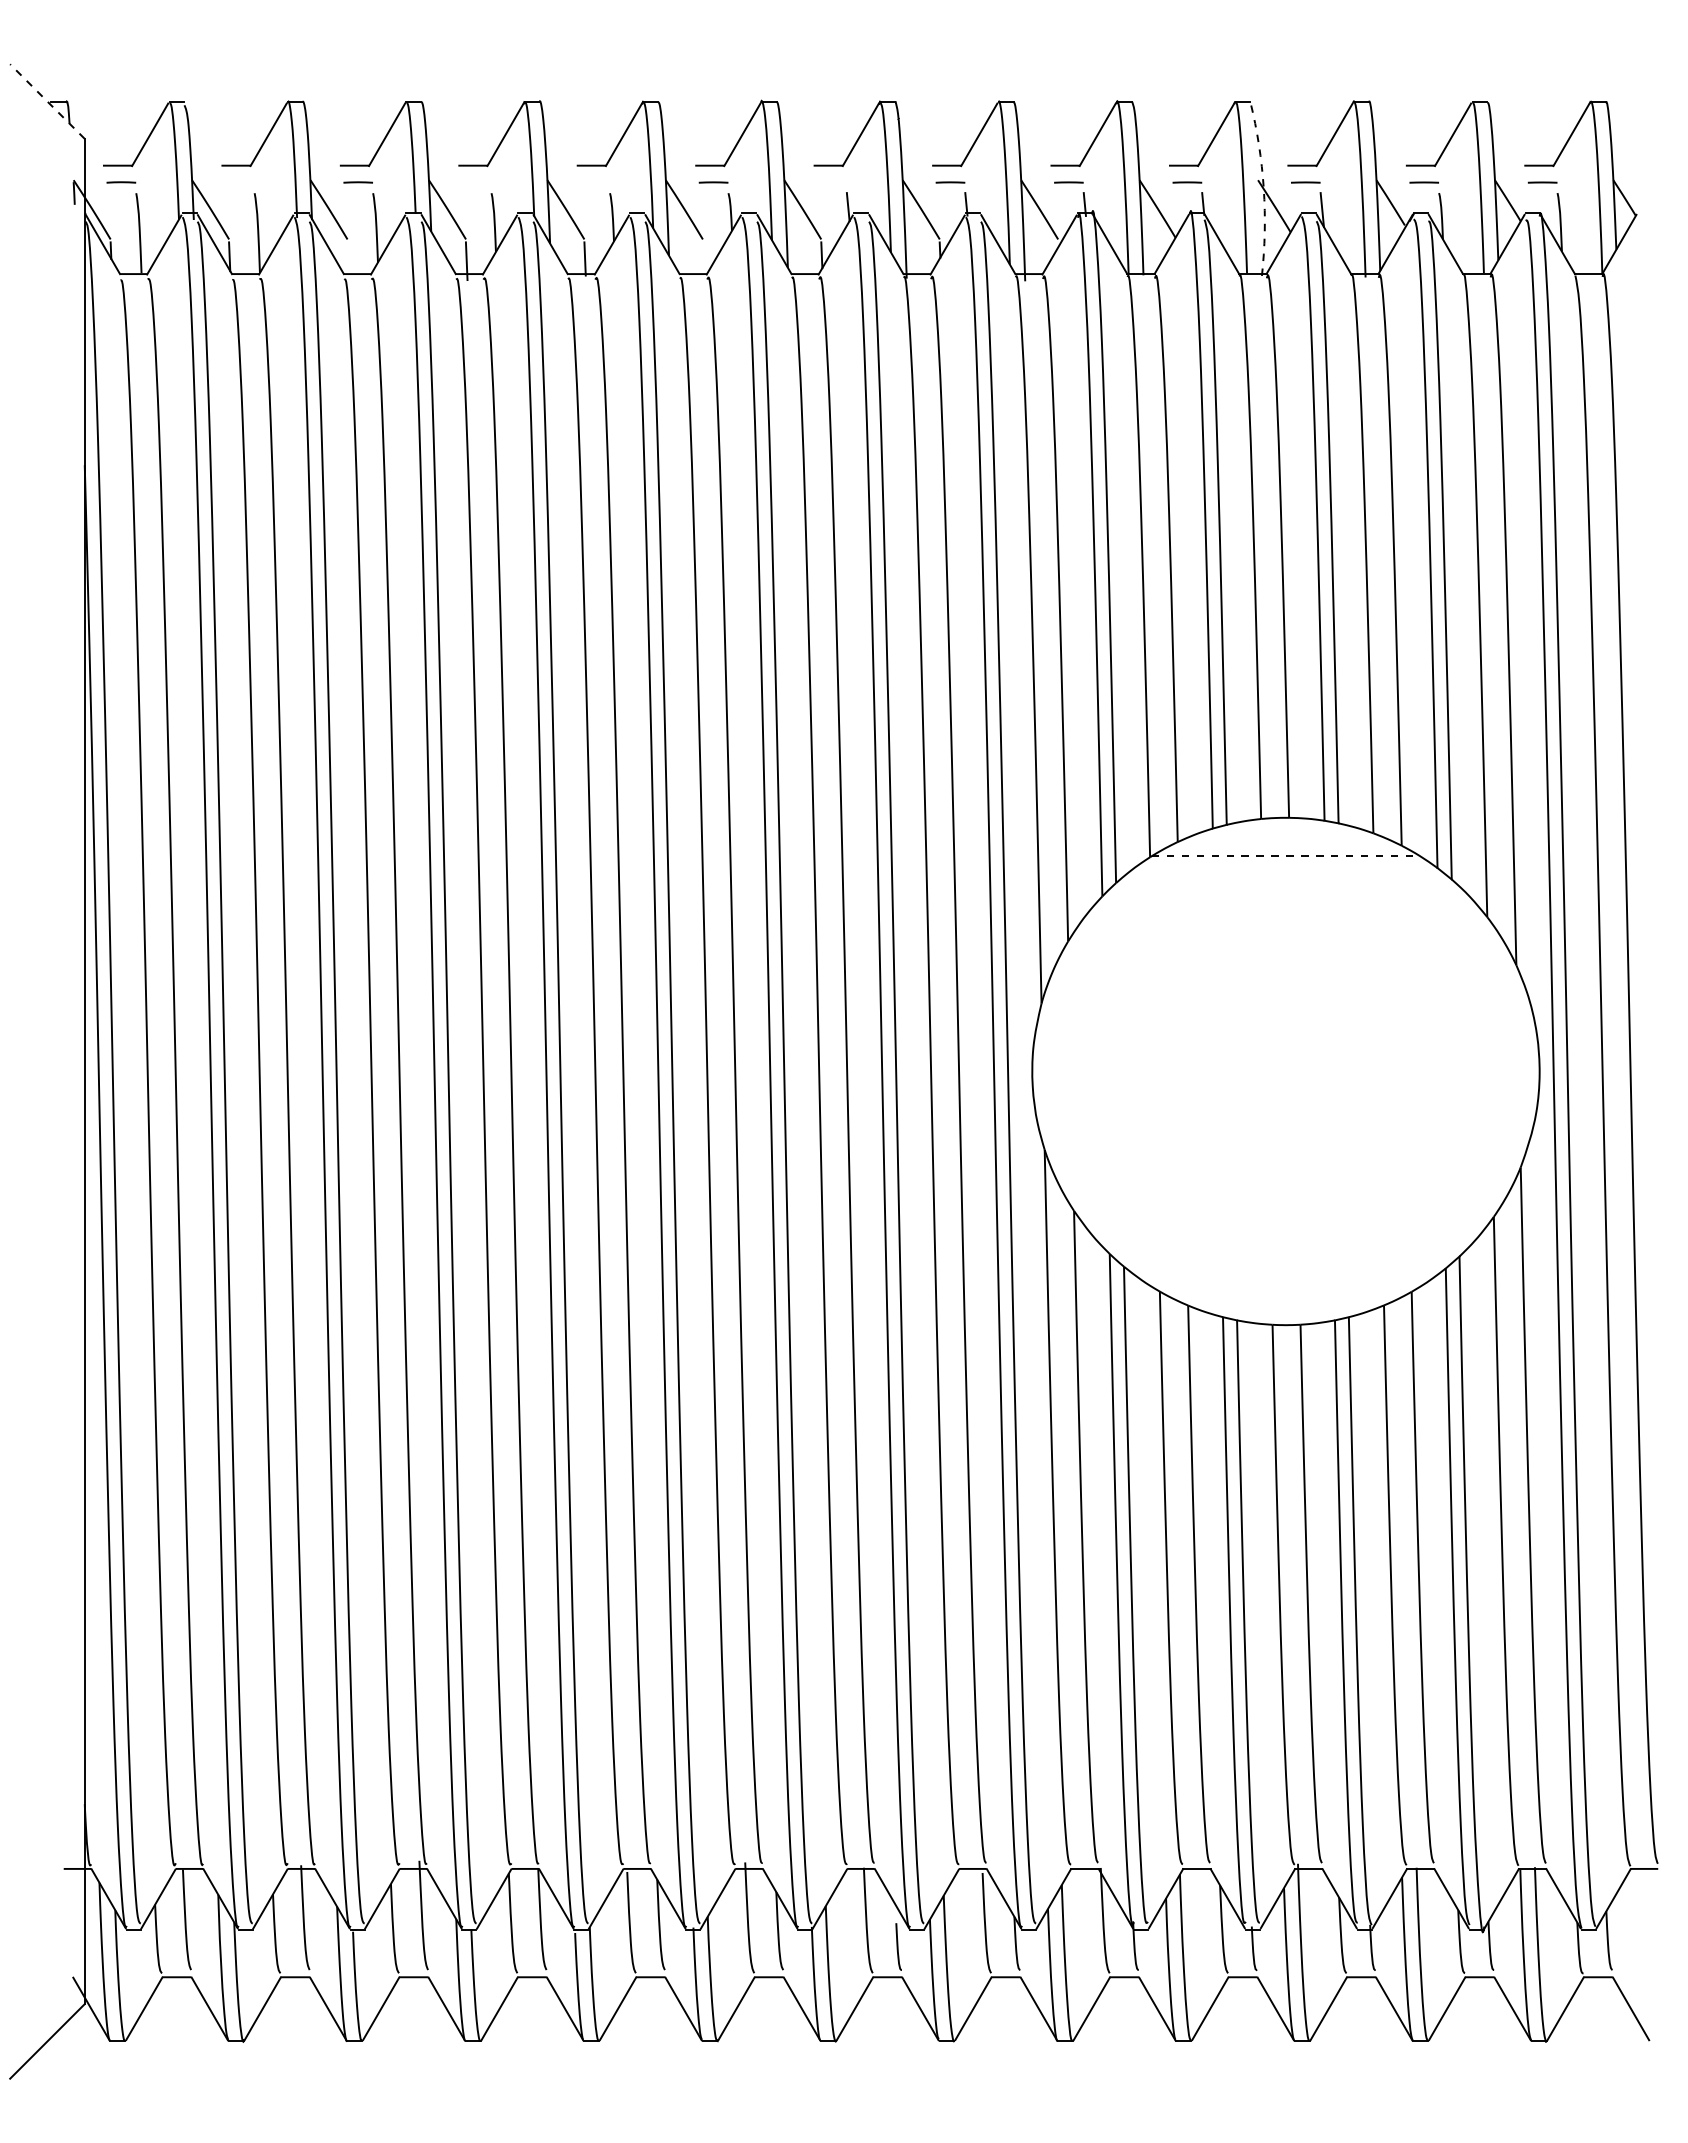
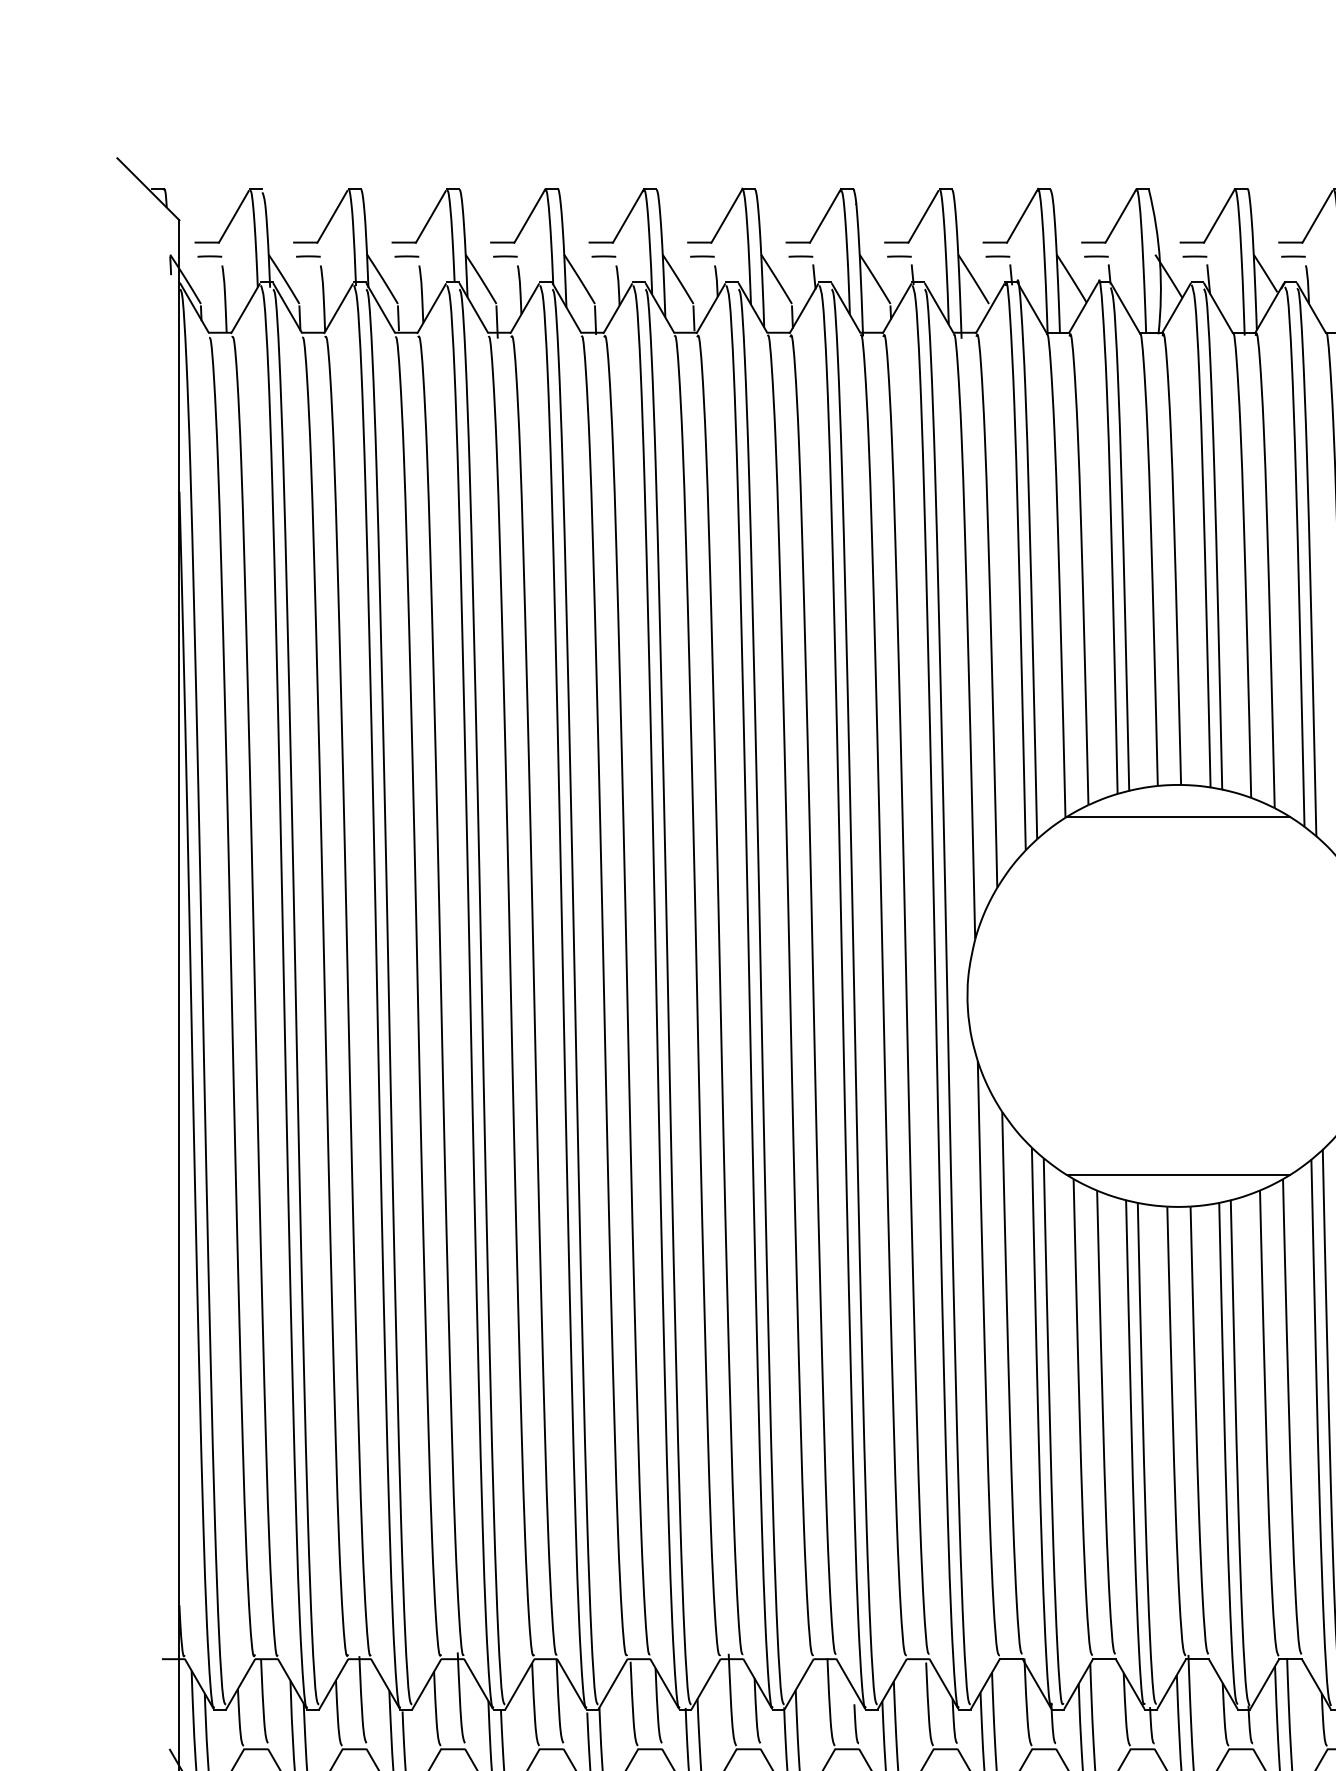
line: (47, 101) -> (148, 189), dashed -> solid
line: (239, 182) -> (308, 256), added
line: (476, 182) -> (505, 256), added
line: (594, 182) -> (603, 256), added
line: (831, 182) -> (800, 256), added
arc: (1263, 188) -> (1159, 261), dashed -> solid
line: (347, 256) -> (397, 318), added
line: (703, 256) -> (694, 318), added
line: (1286, 856) -> (1178, 817), dashed -> solid
line: (1285, 1286) -> (1178, 1174), added

